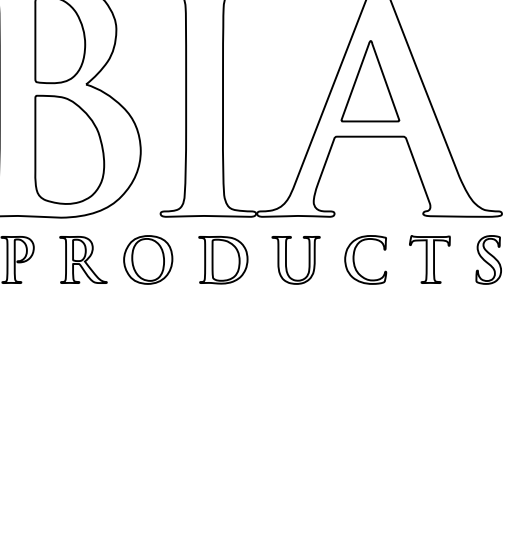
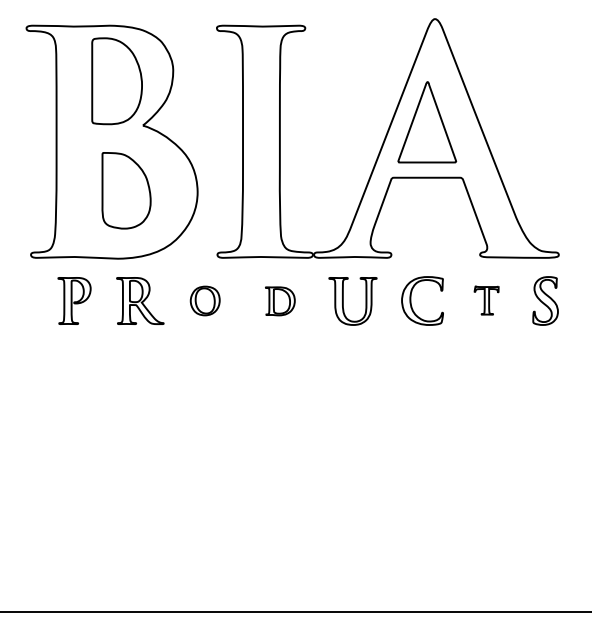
part: (69, 149) -> (126, 190), size x0.7
part: (148, 259) -> (205, 300), size x0.6
part: (429, 259) -> (486, 300), size x0.6
part: (223, 260) -> (280, 301), size x0.6

